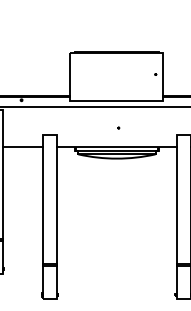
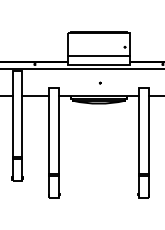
line: (116, 86) -> (98, 55), added

